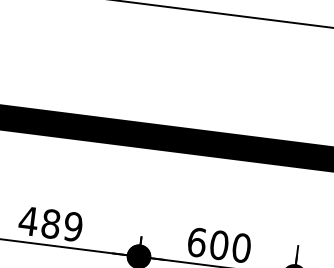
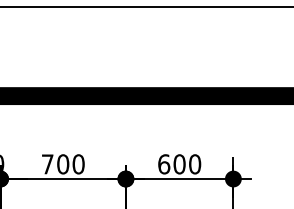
text: (49, 224) -> (62, 164), 489 -> 700

